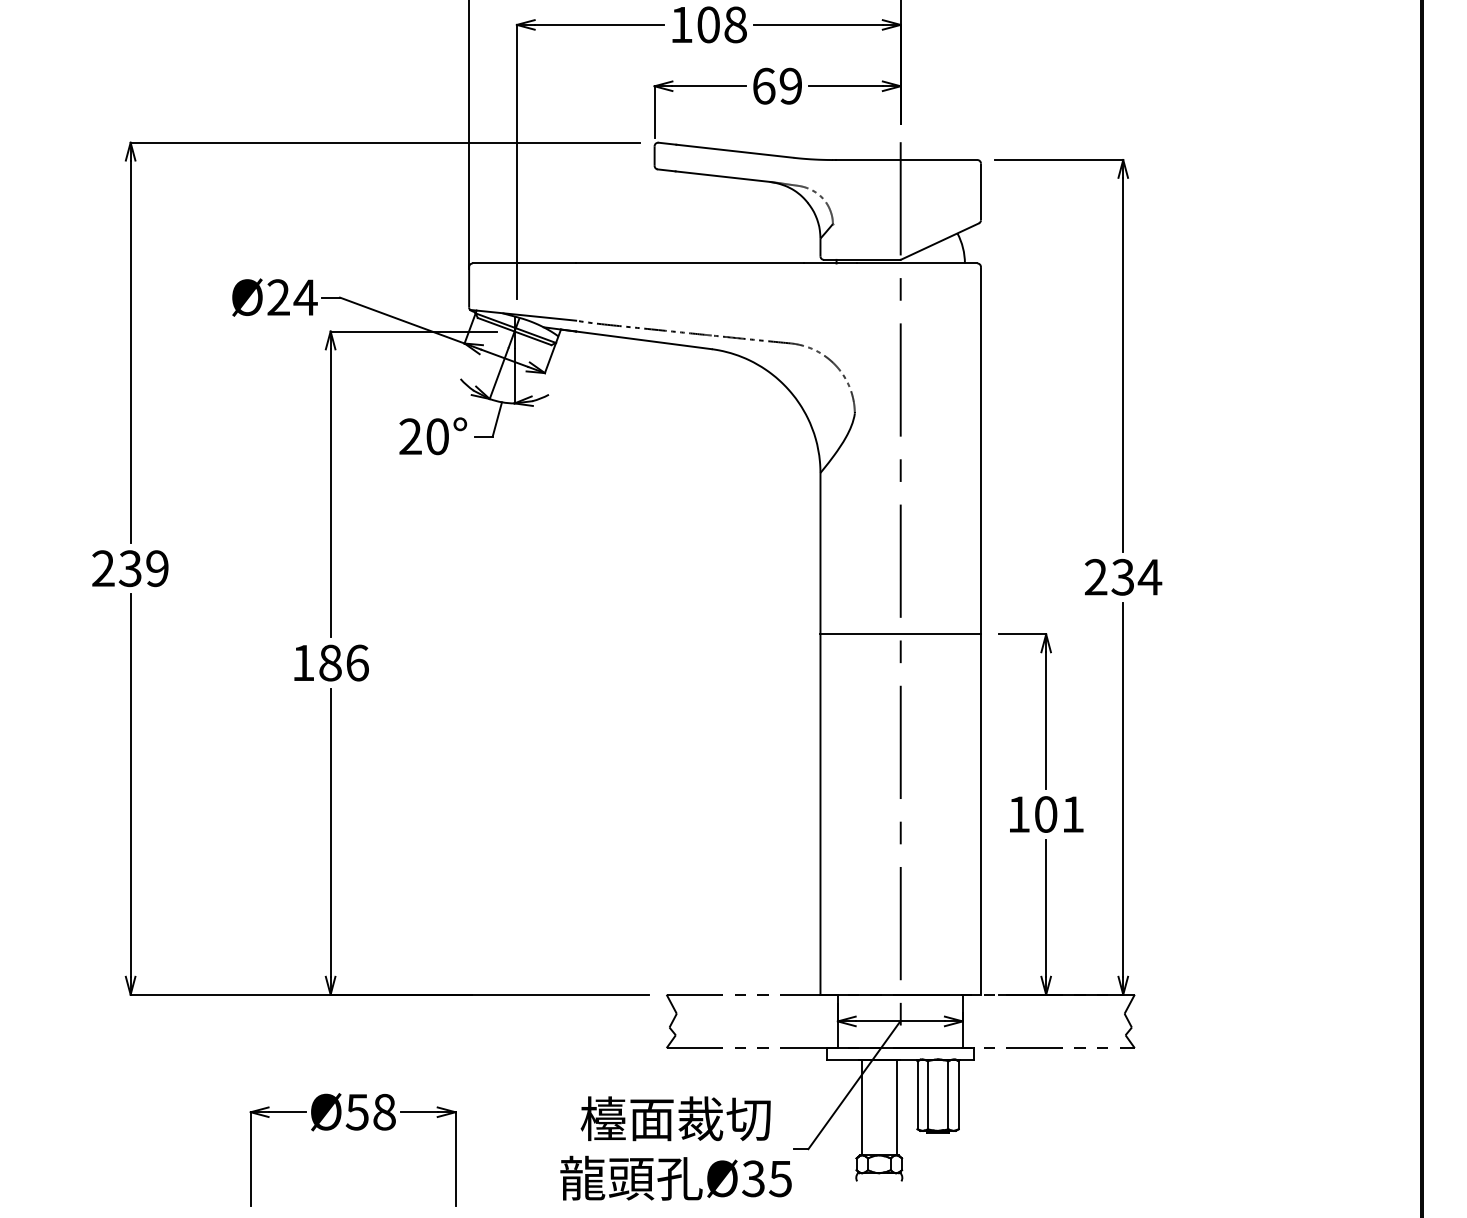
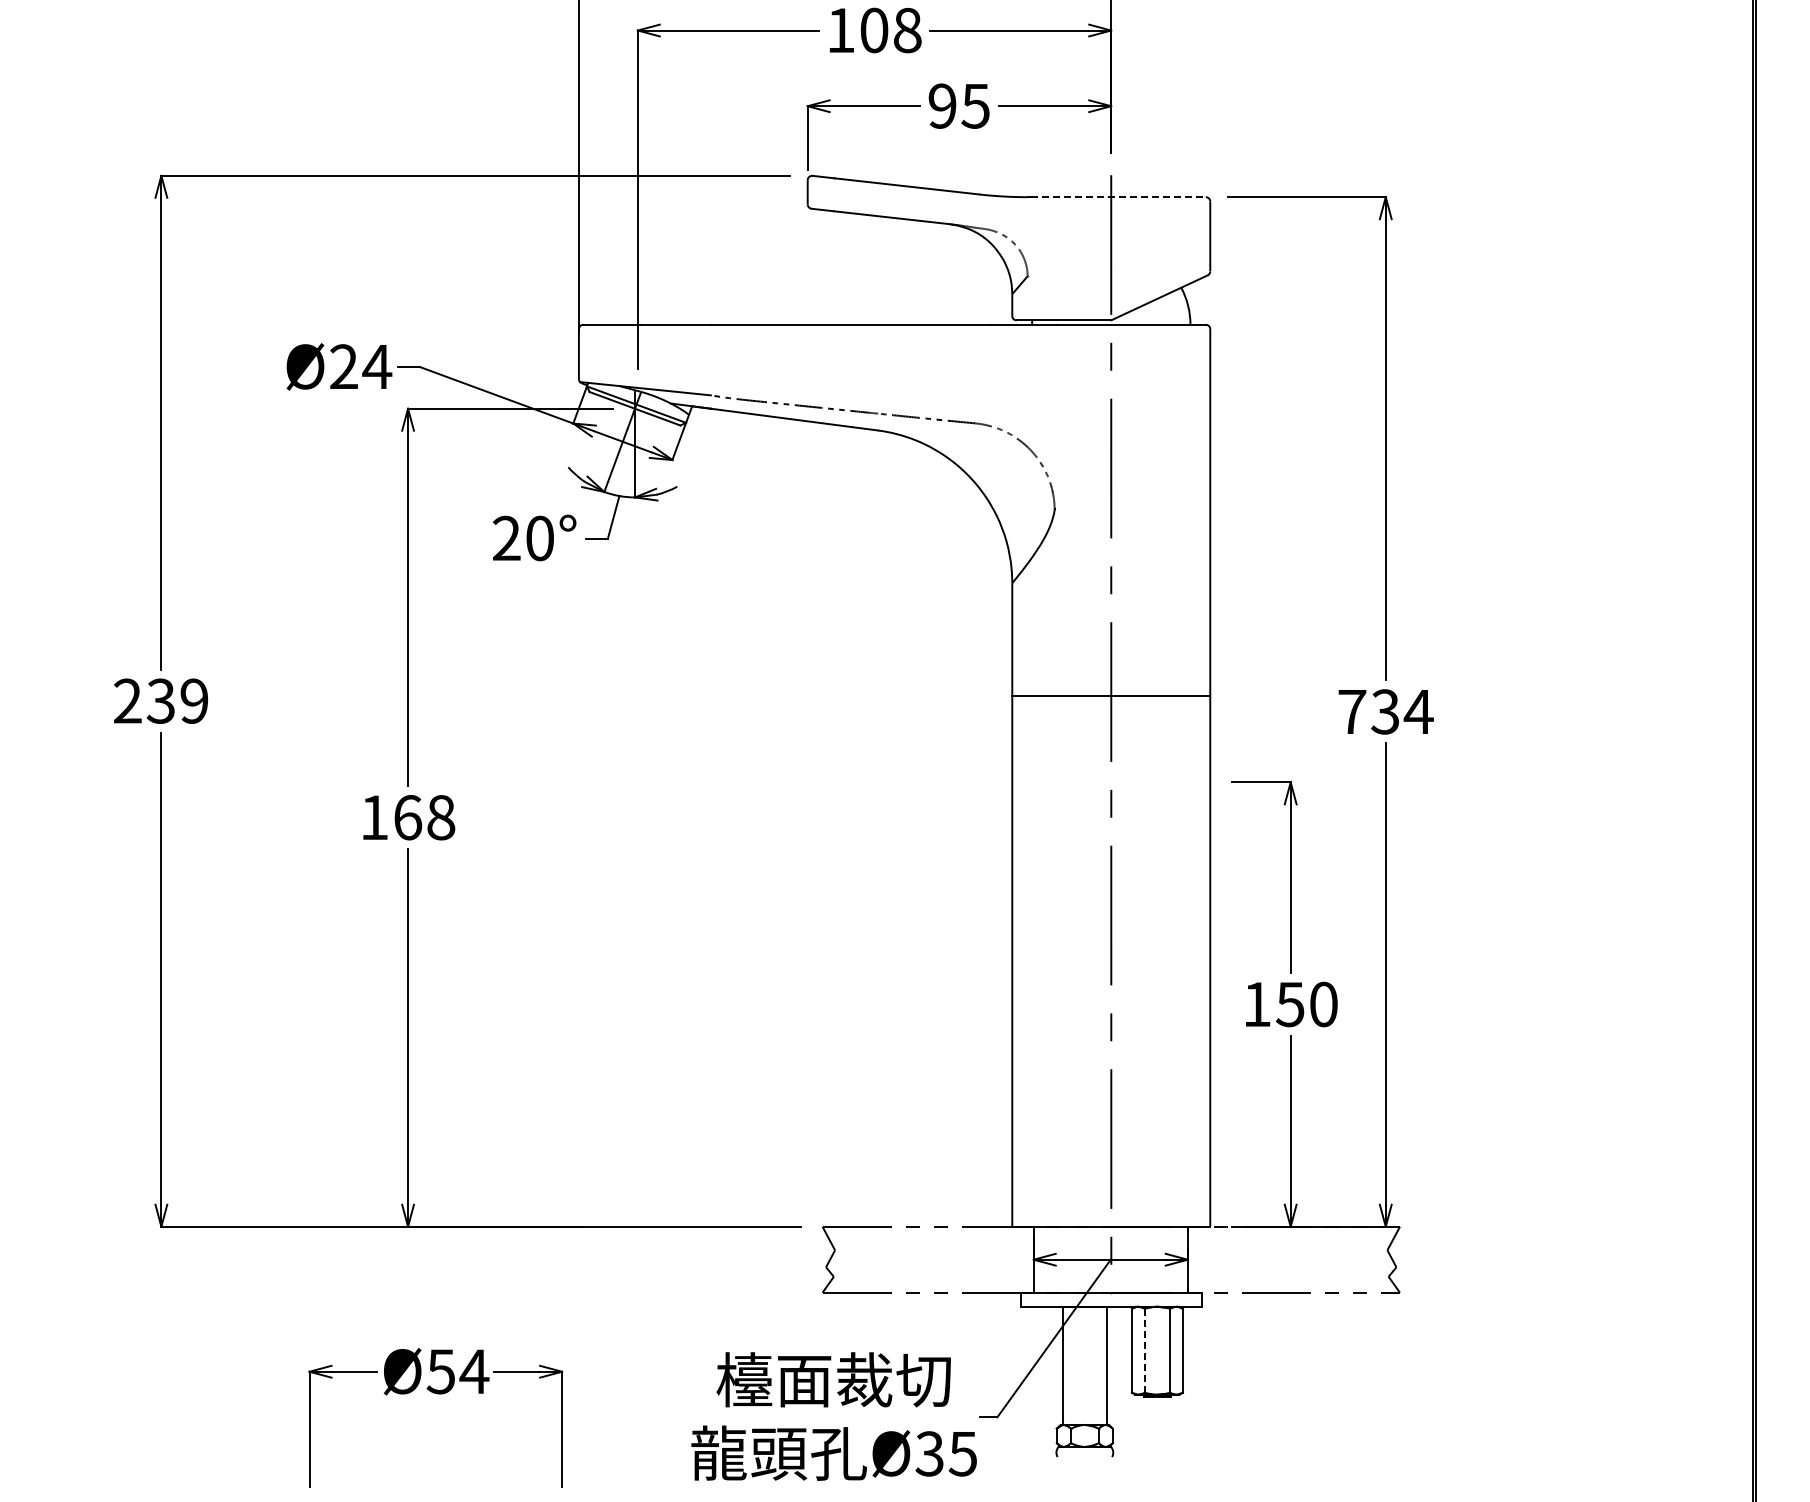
text: (776, 85) -> (958, 105), 69 -> 95
line: (907, 160) -> (1119, 197), solid -> dashed
text: (1096, 576) -> (1352, 711), 234 -> 734
line: (900, 634) -> (1111, 696), moved
text: (343, 662) -> (424, 817), 186 -> 168
text: (1058, 814) -> (1306, 1004), 101 -> 150
line: (927, 1095) -> (1144, 1350), solid -> dashed
text: (384, 1112) -> (474, 1371), 58 -> 54

